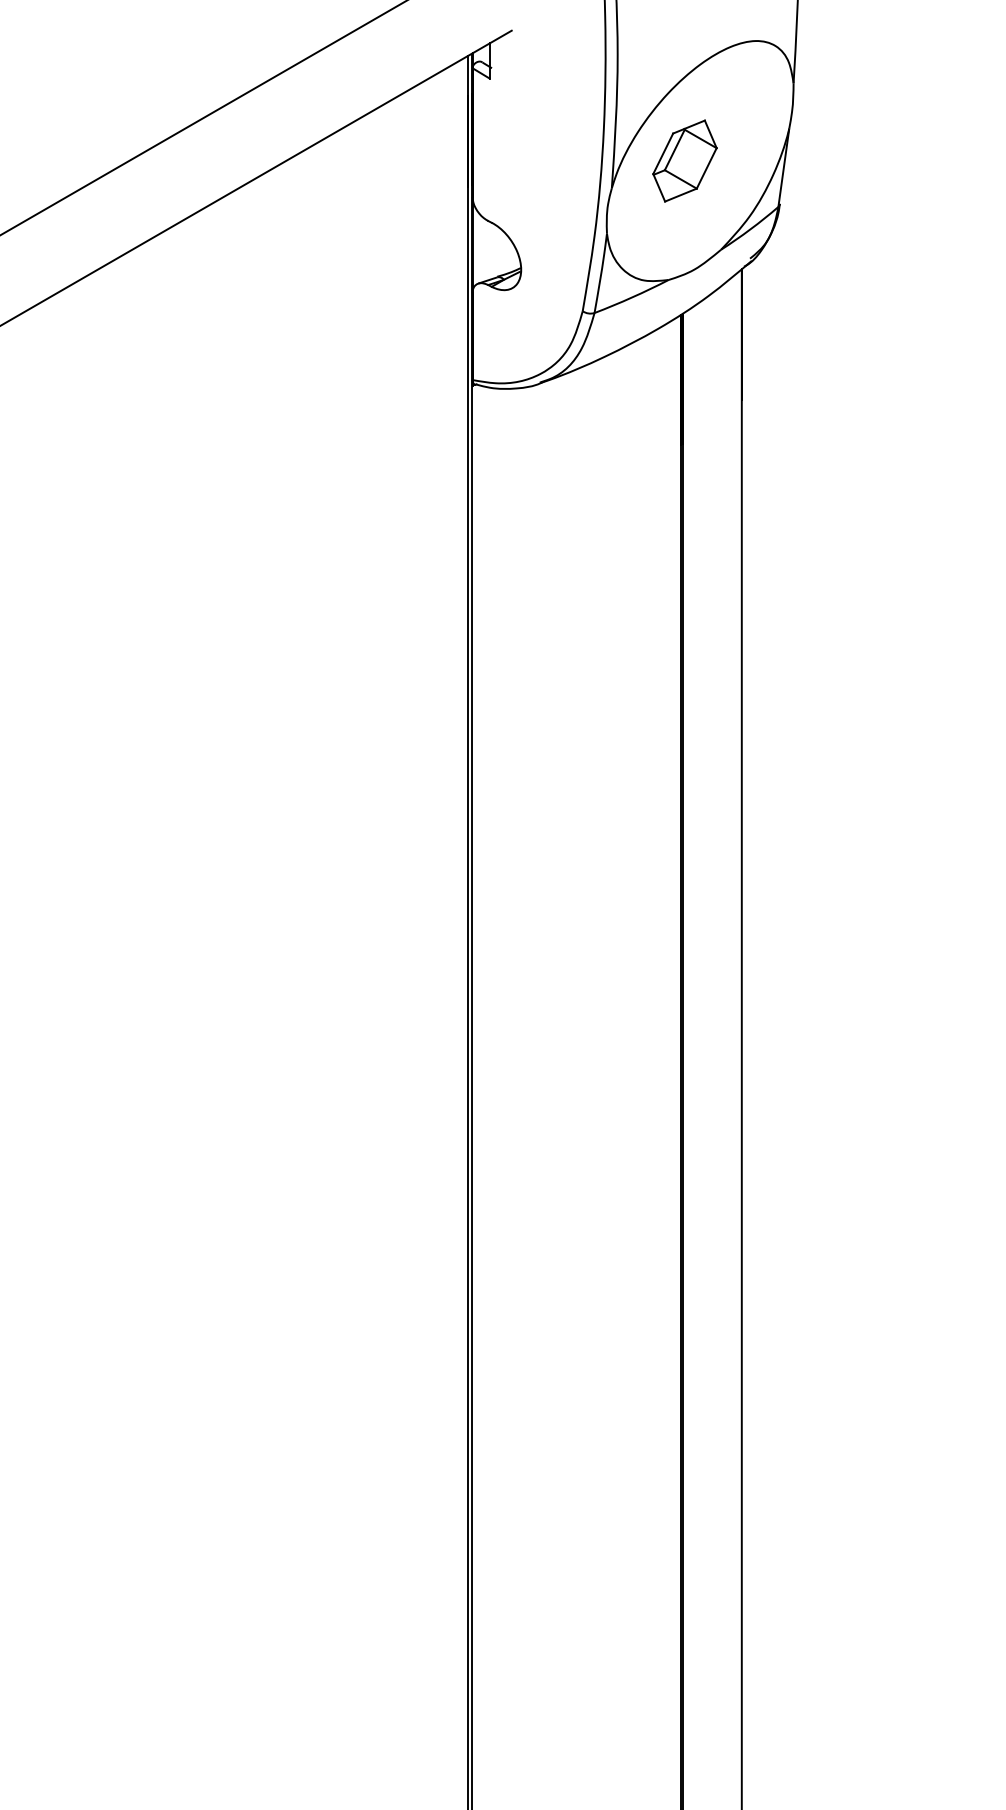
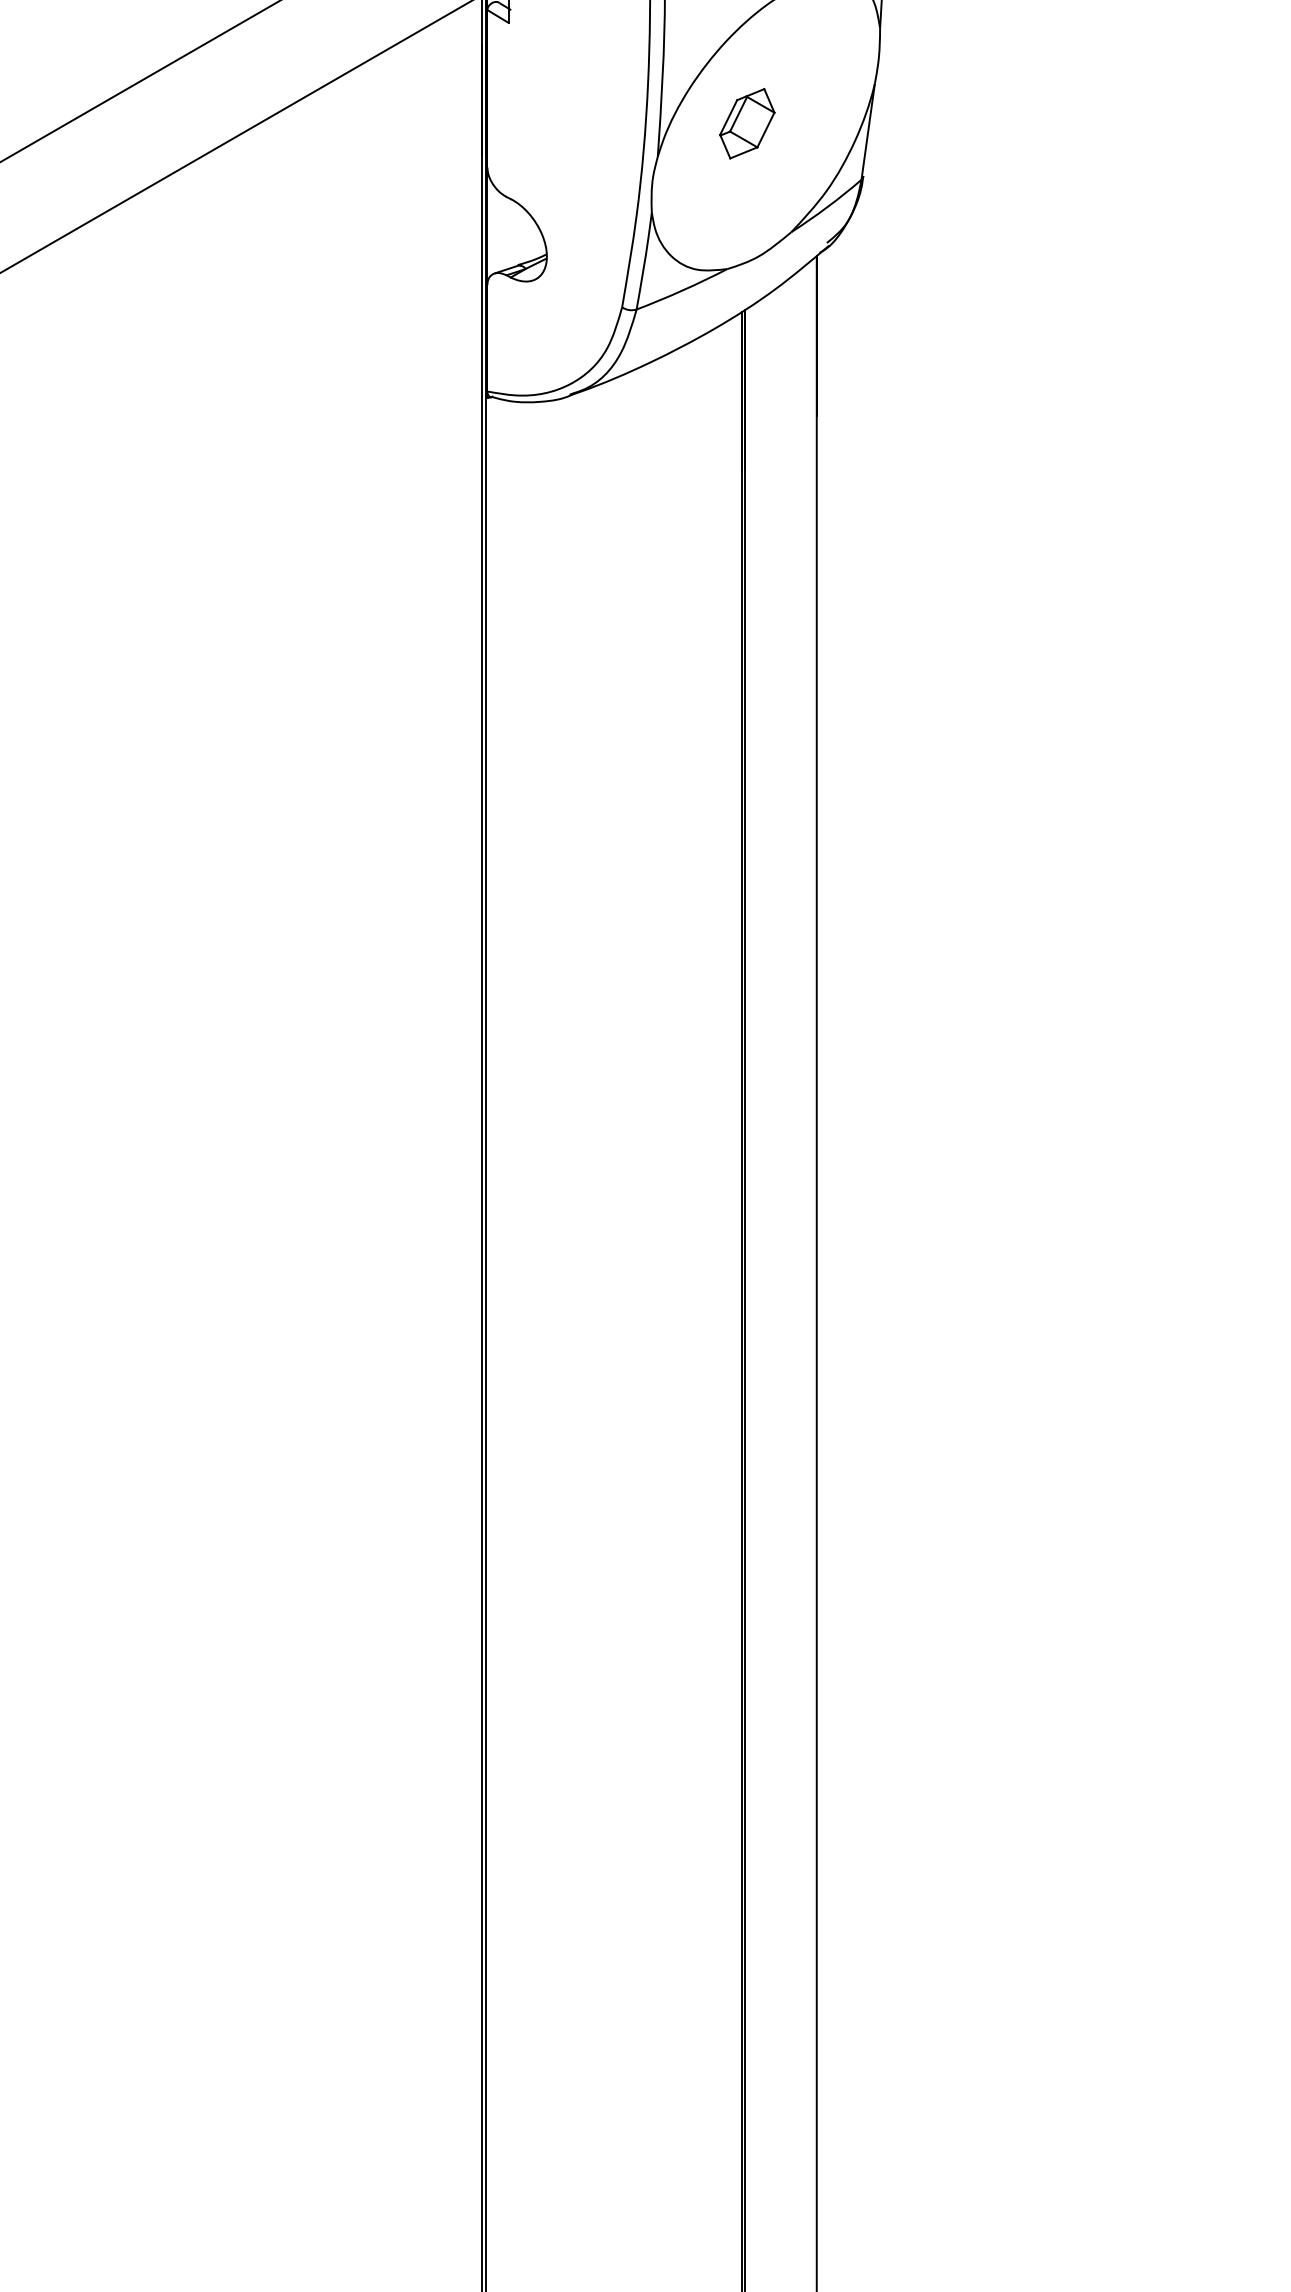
part: (685, 160) -> (747, 123), size x0.7

